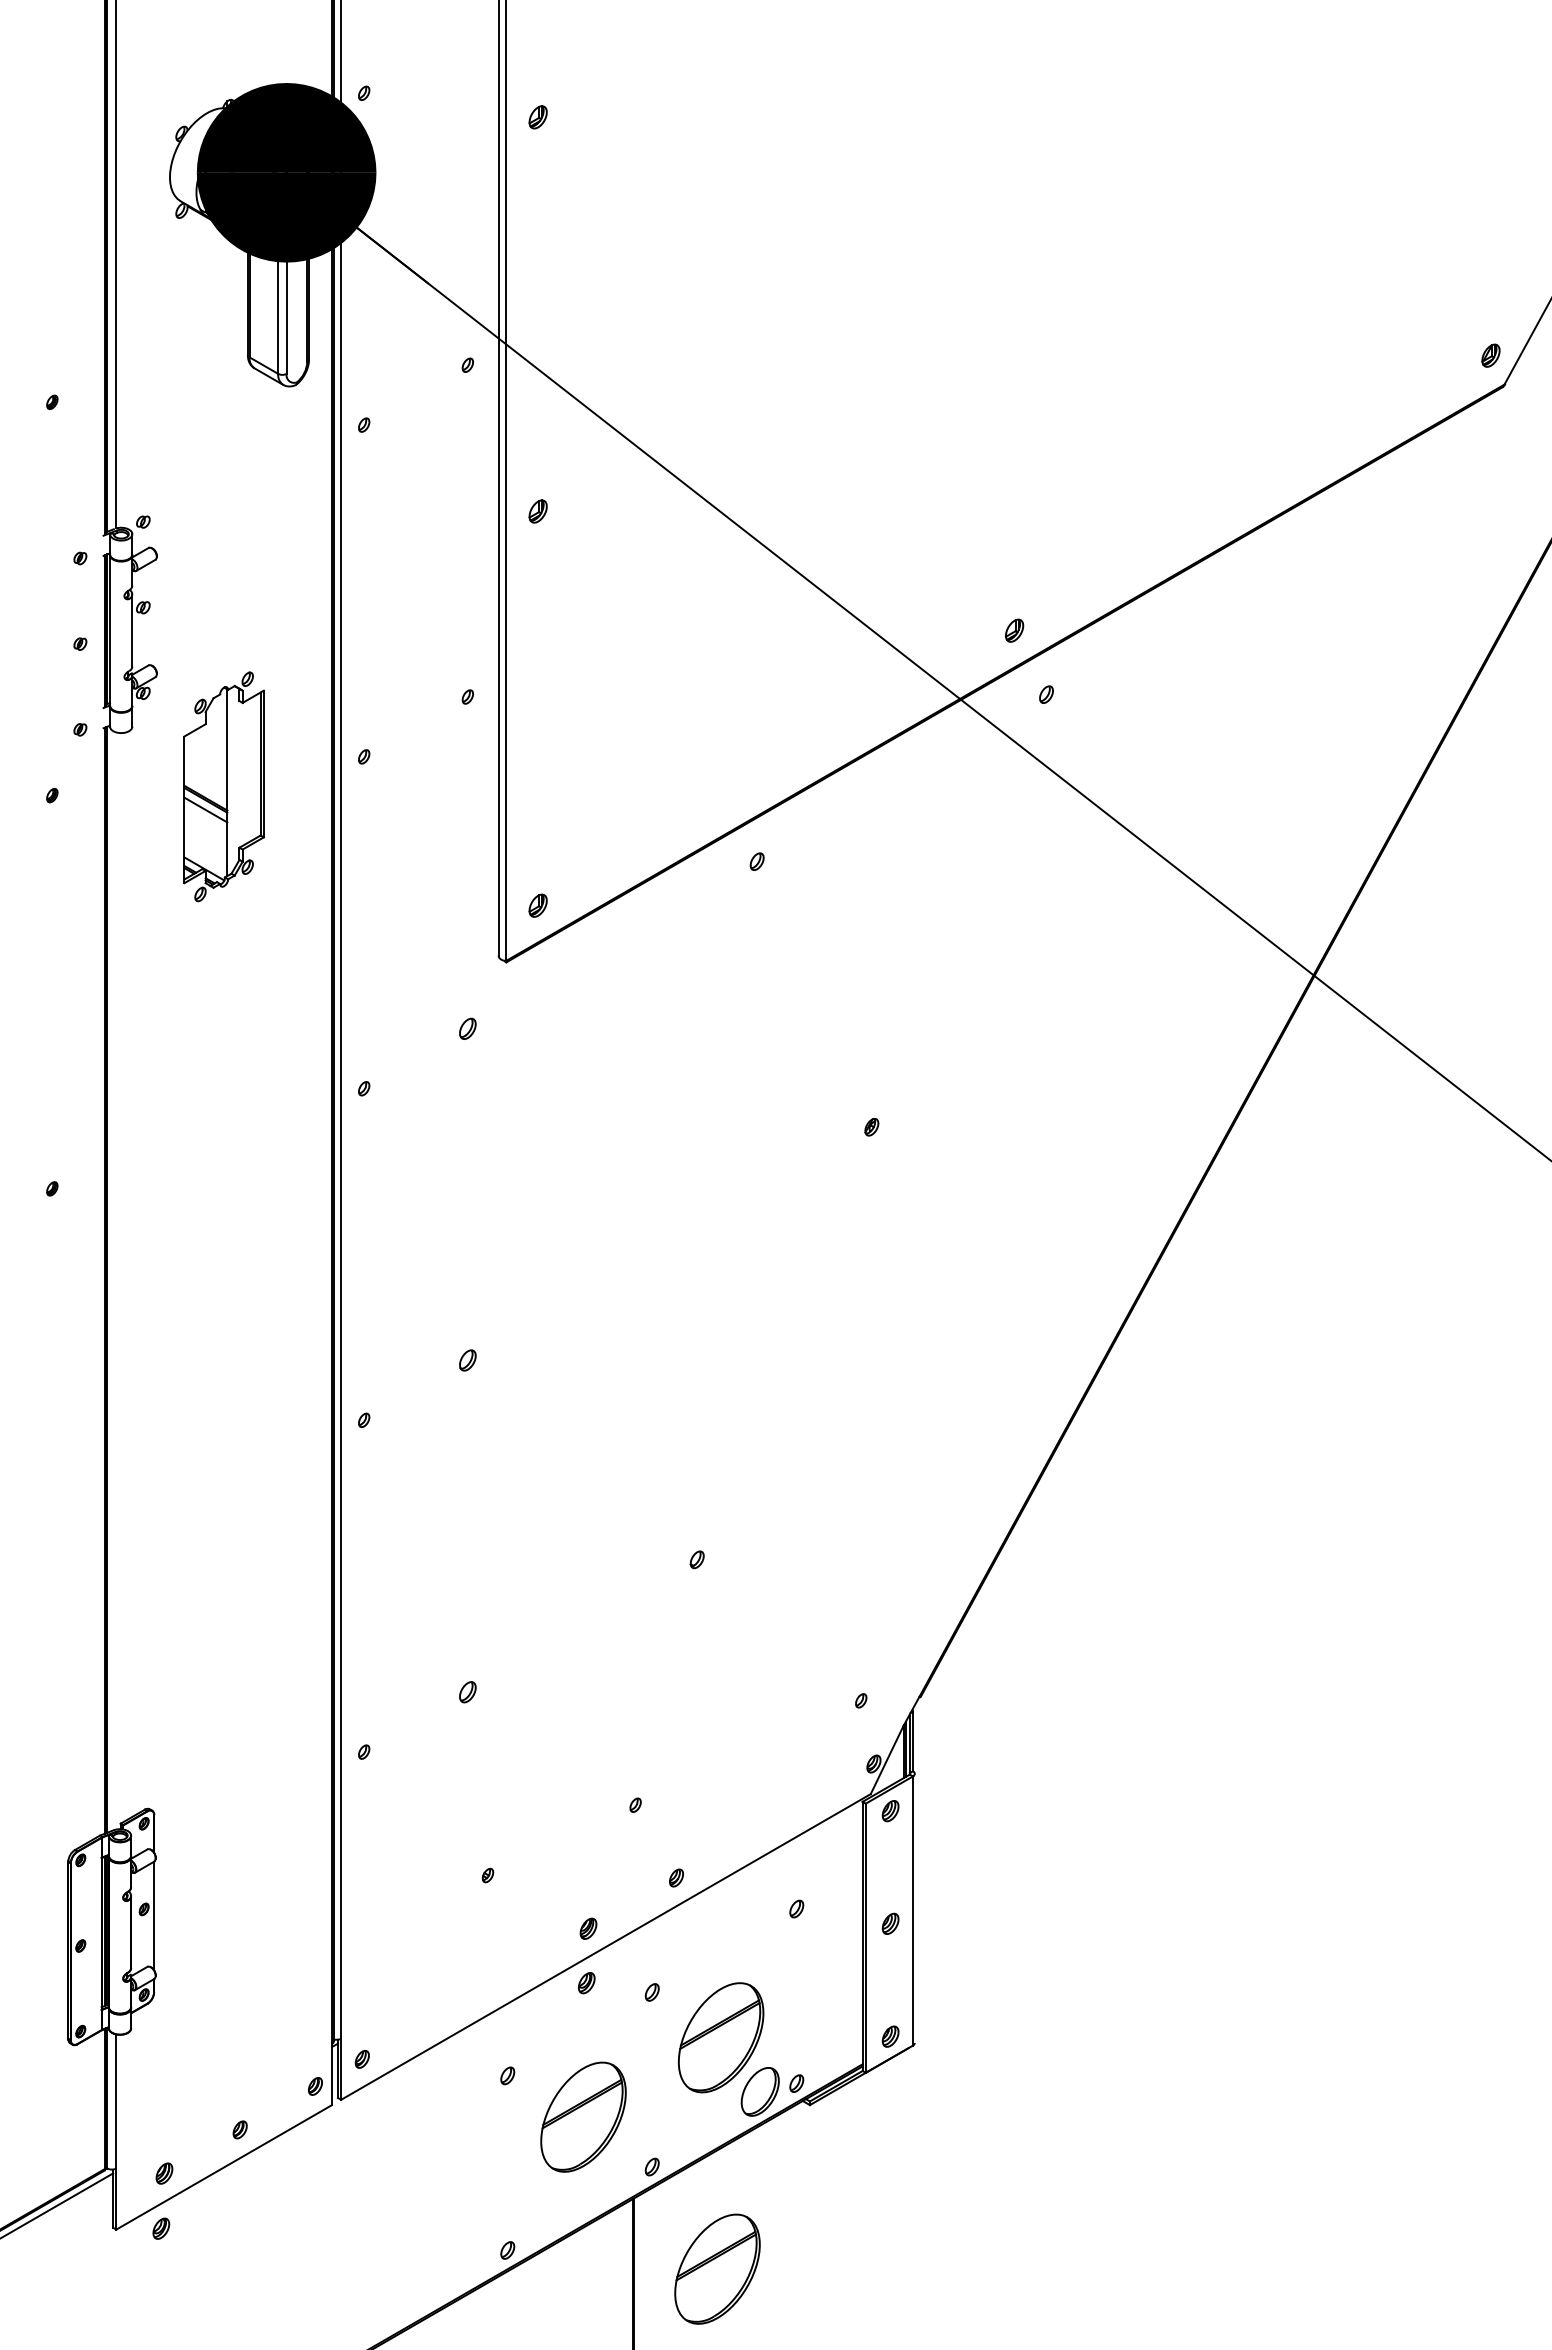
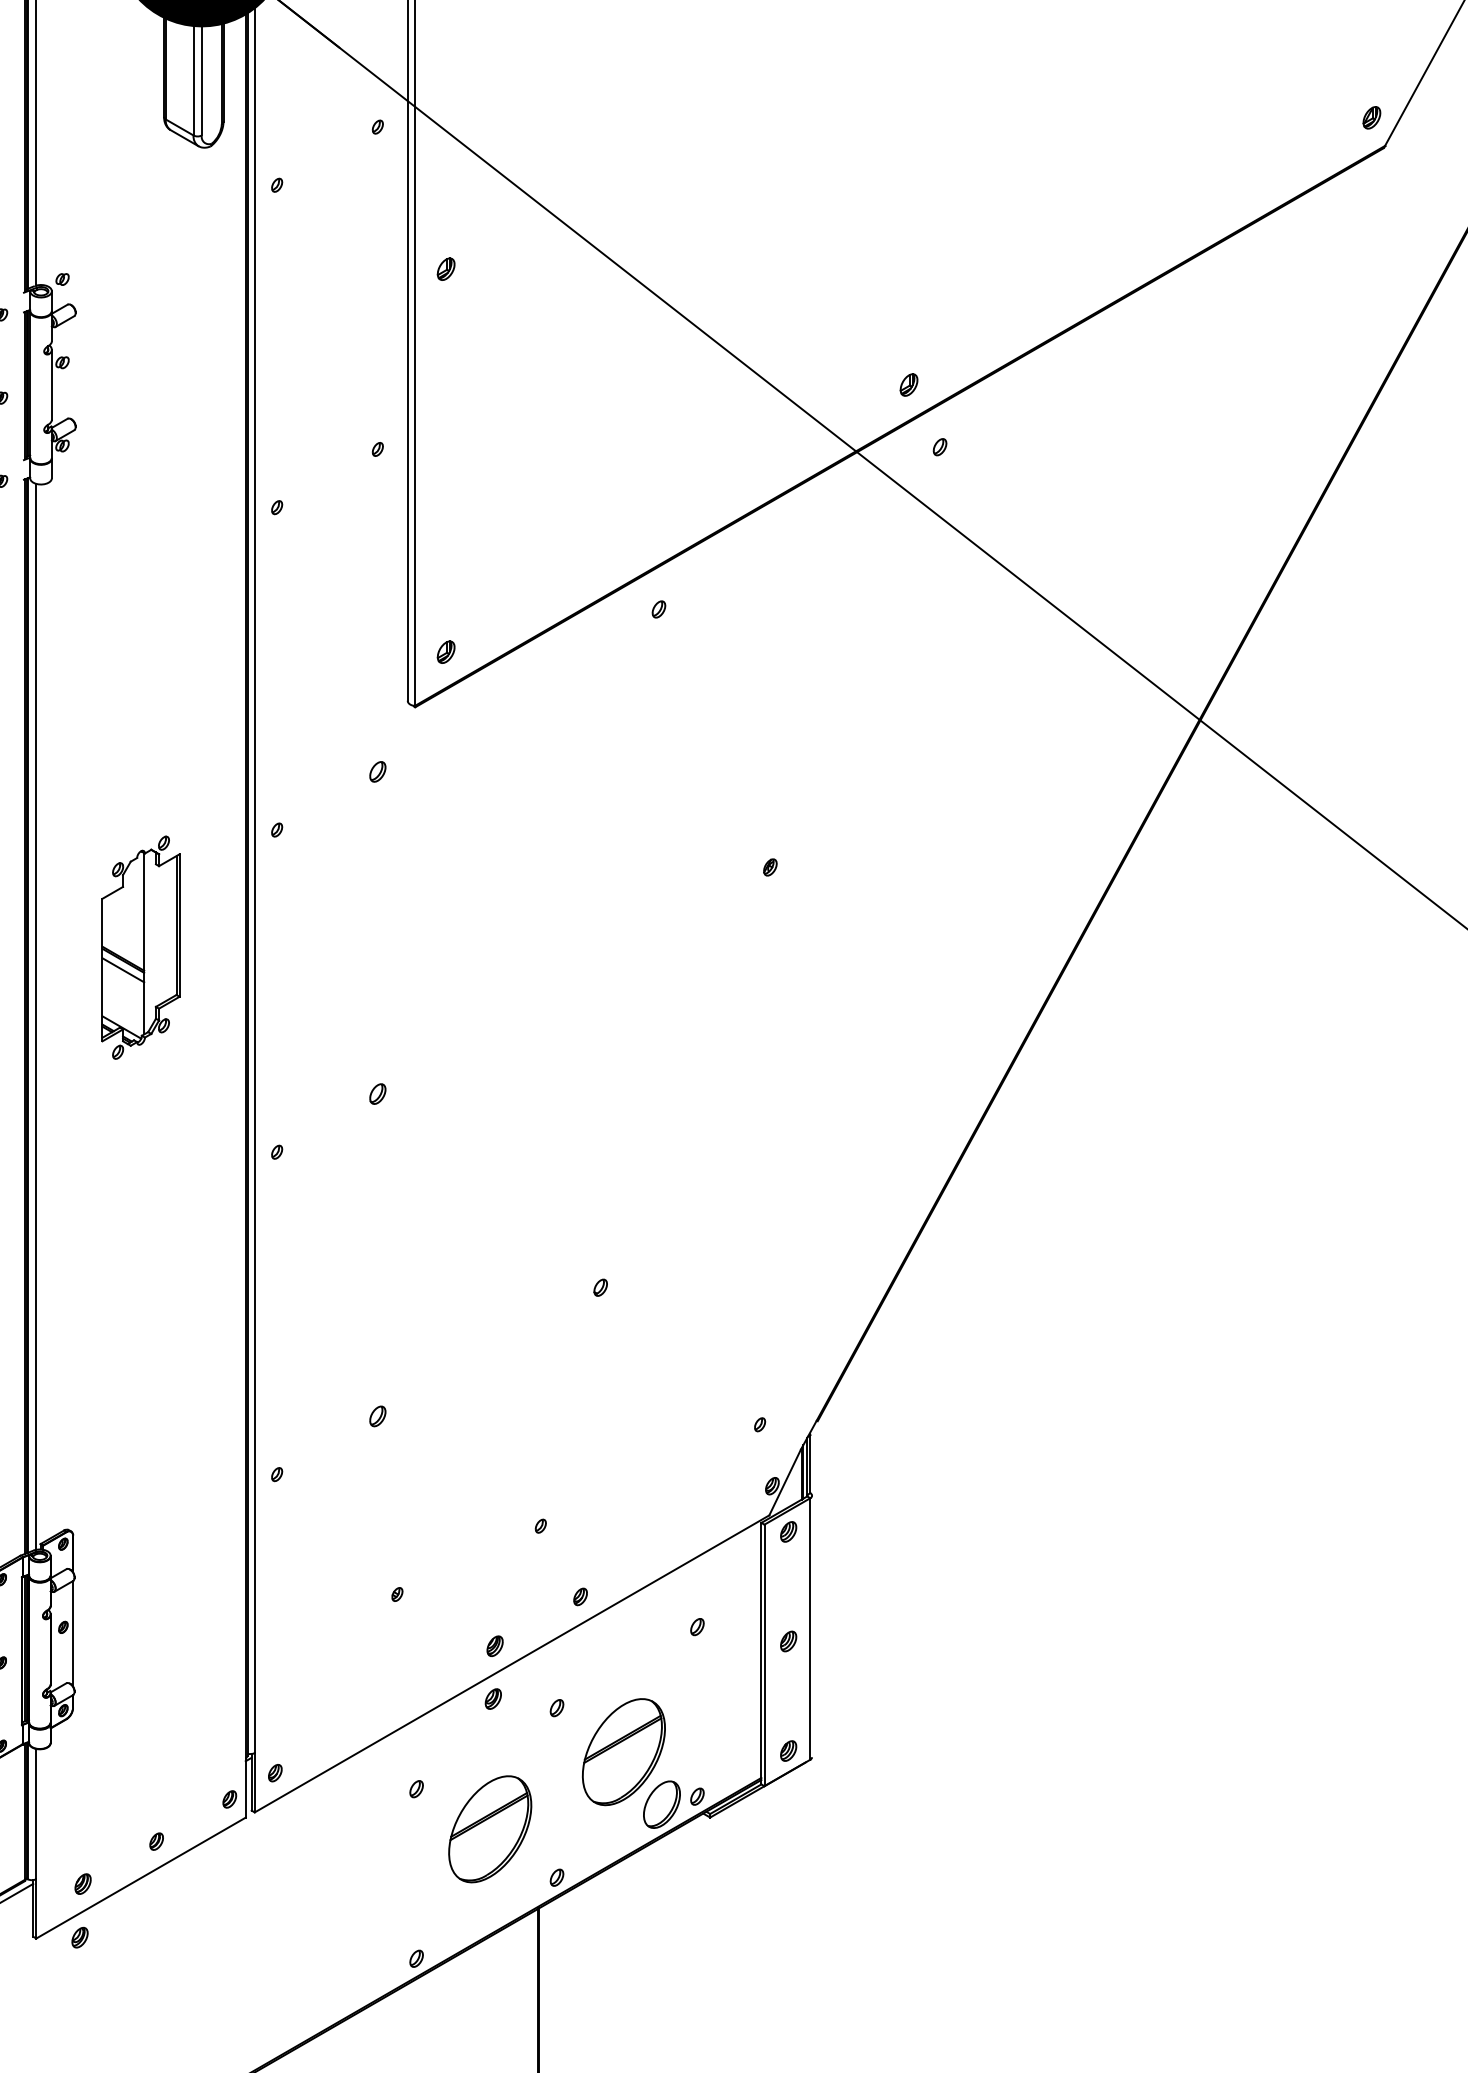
part: (223, 786) -> (140, 947), moved
line: (116, 1280) -> (36, 1016), added
part: (717, 2268) -> (620, 1976), removed

